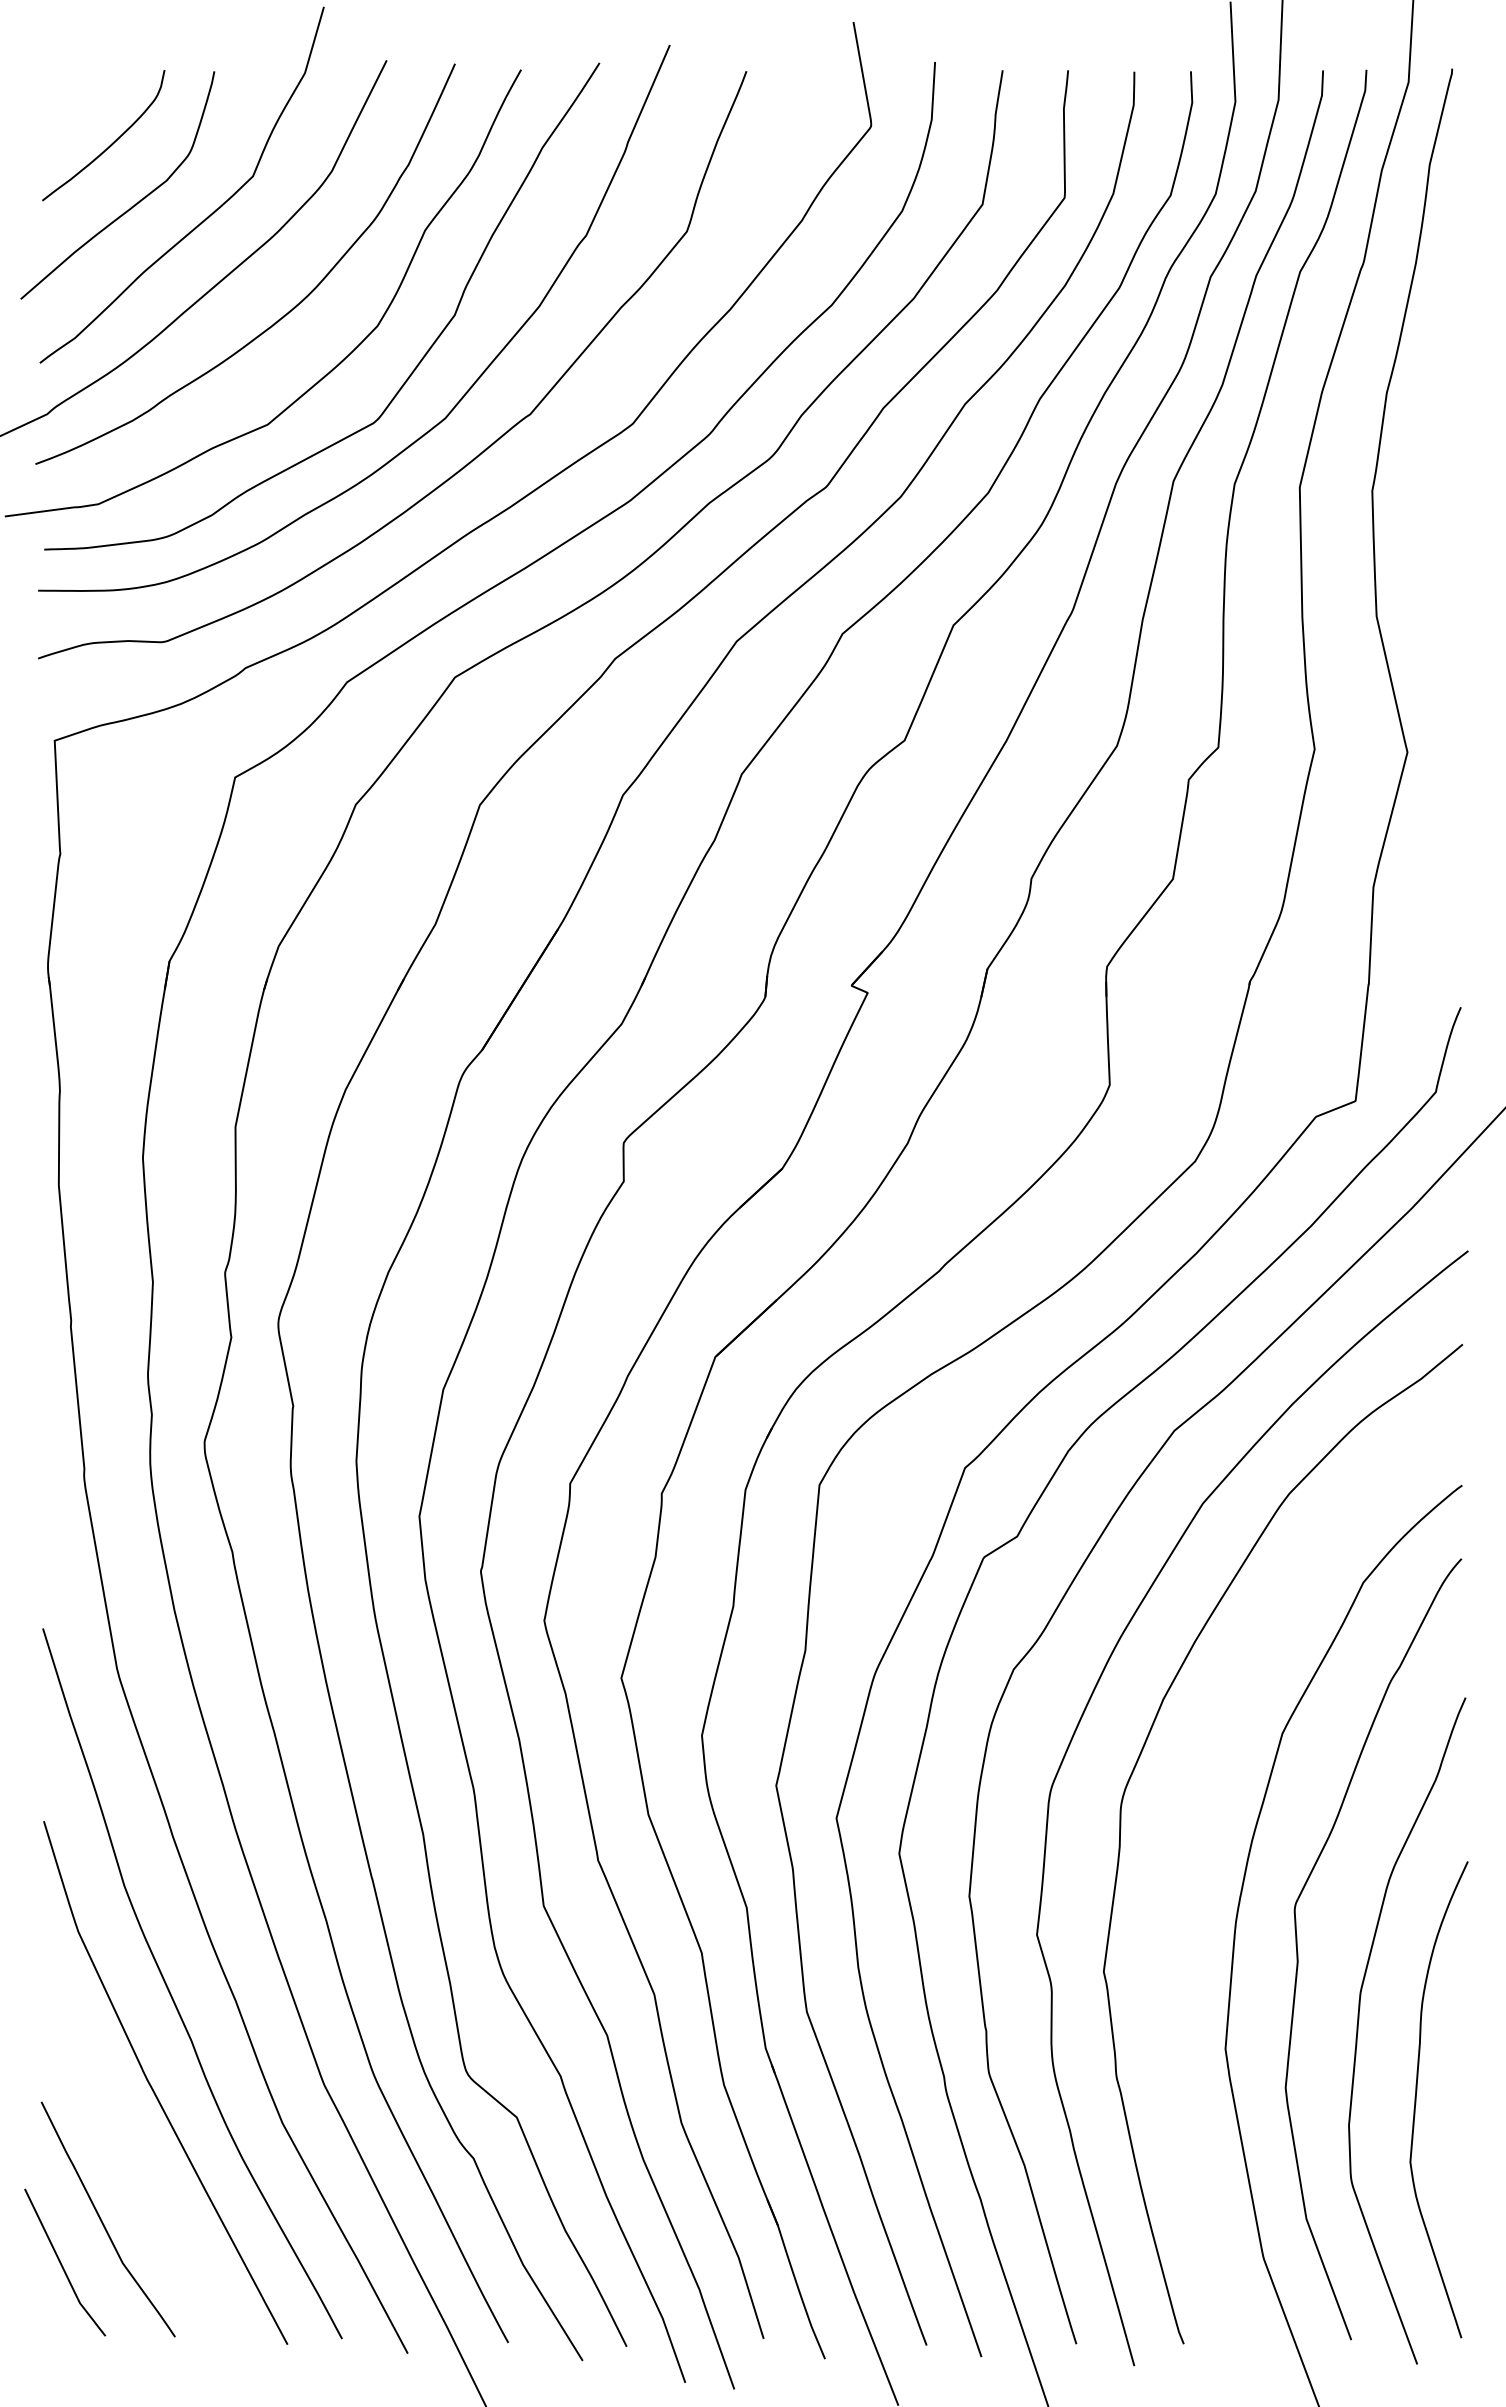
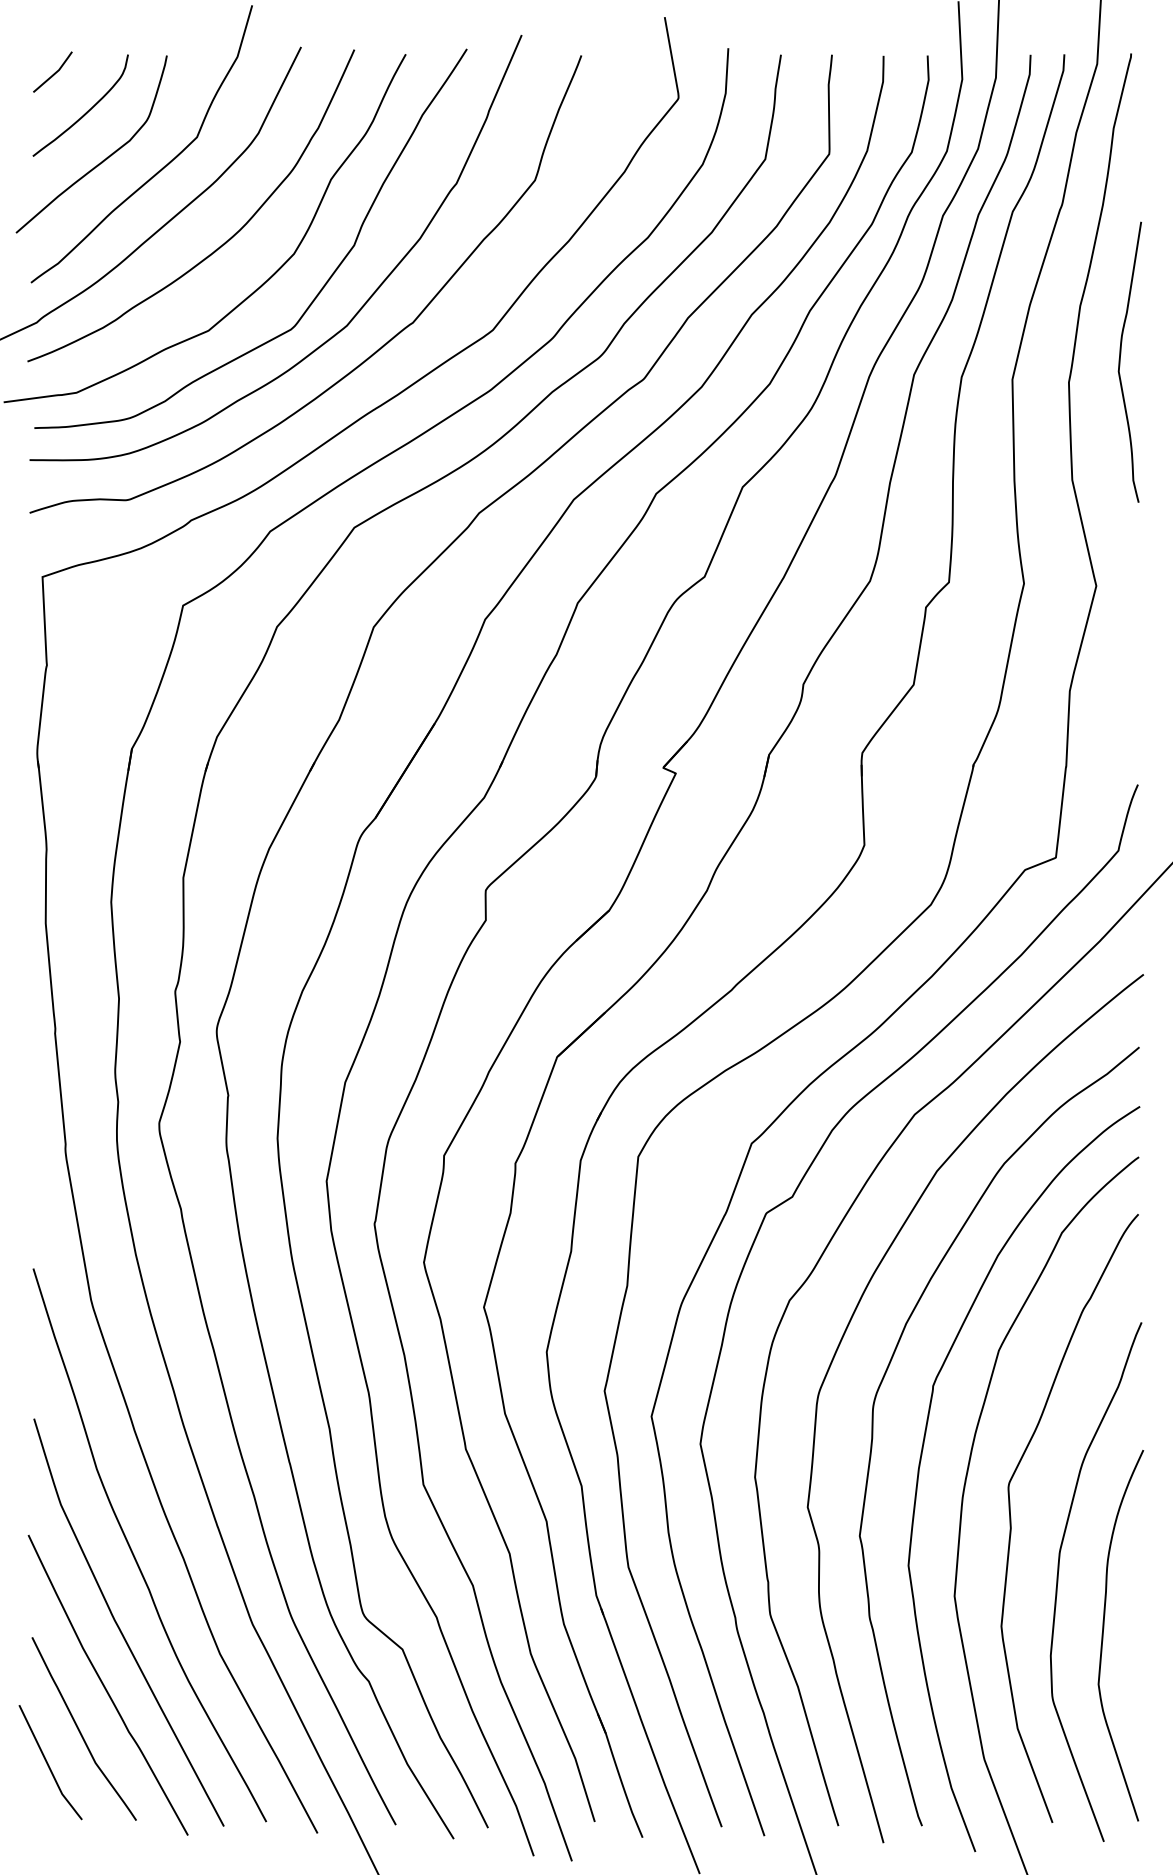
curve: (69, 94) -> (54, 73), added
curve: (1438, 464) -> (1120, 361), added
curve: (1183, 1871) -> (921, 1457), added
curve: (135, 2165) -> (105, 1686), added

